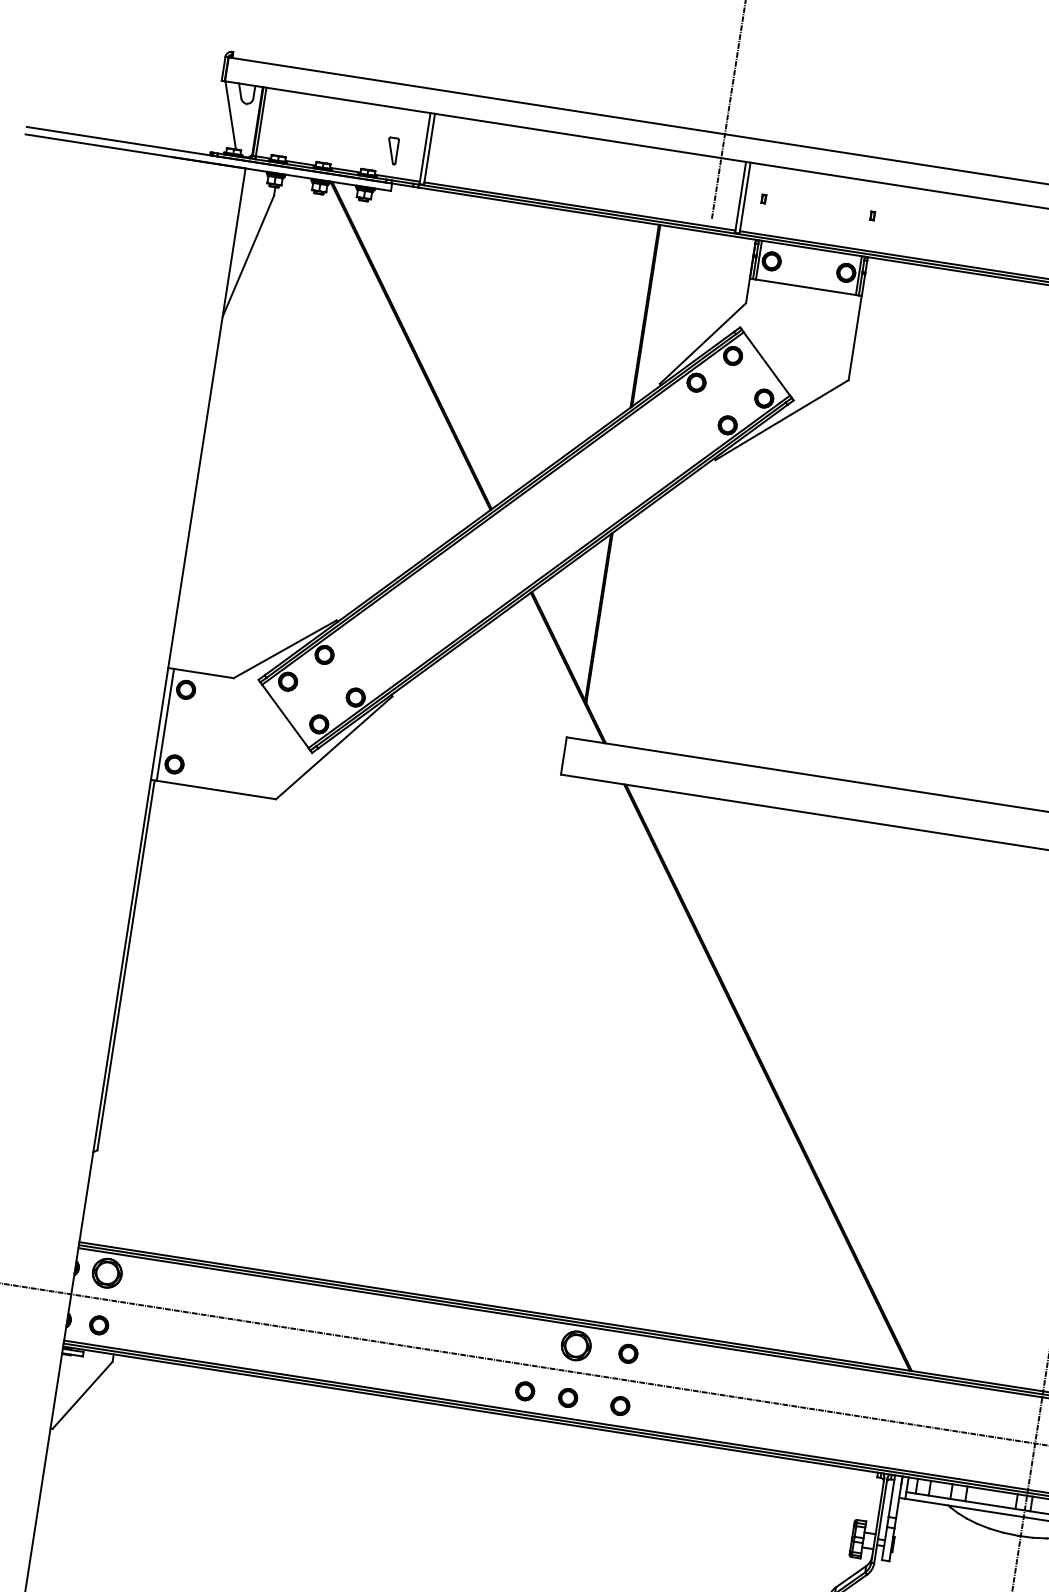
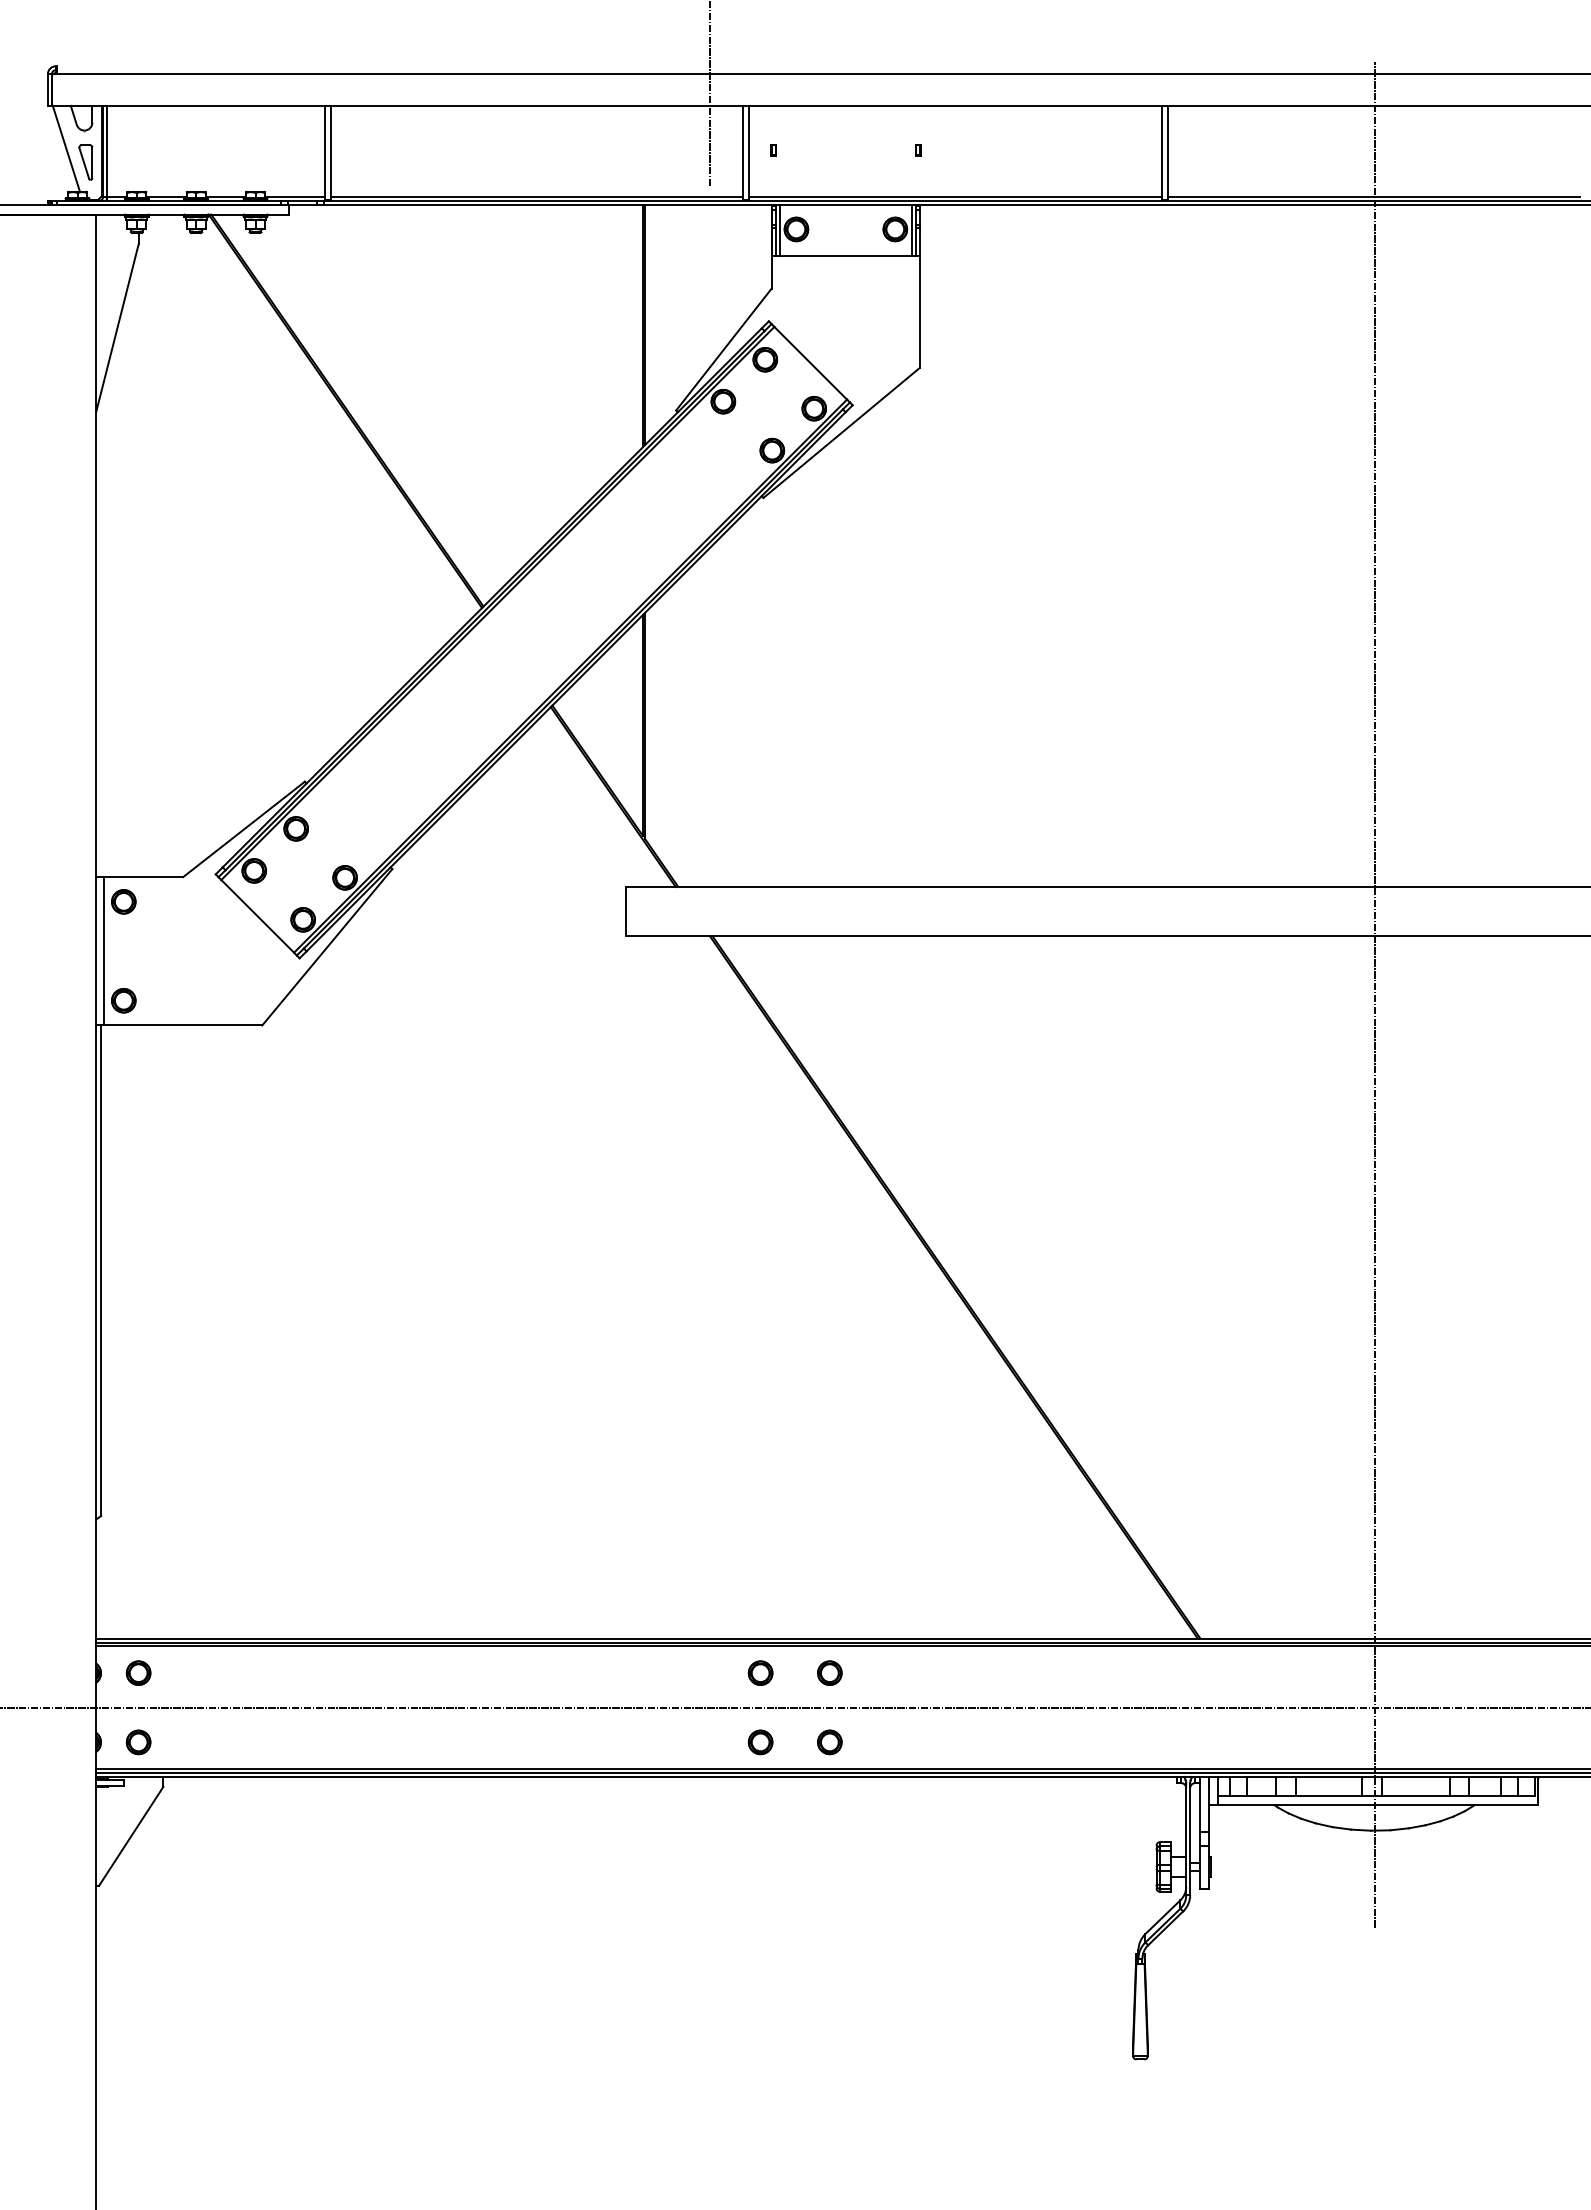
part: (392, 150) -> (85, 162), moved
part: (107, 1272) -> (138, 1672), size x0.62
part: (576, 1345) -> (760, 1672), size x0.62
part: (525, 1391) -> (703, 1742), removed

